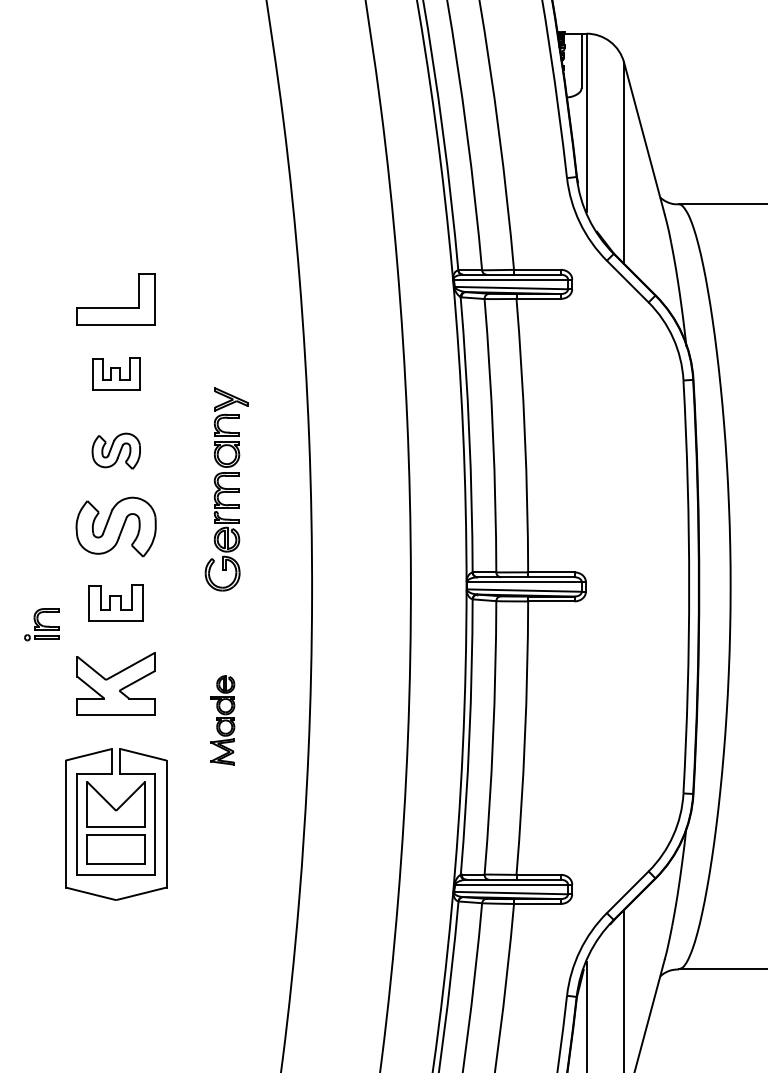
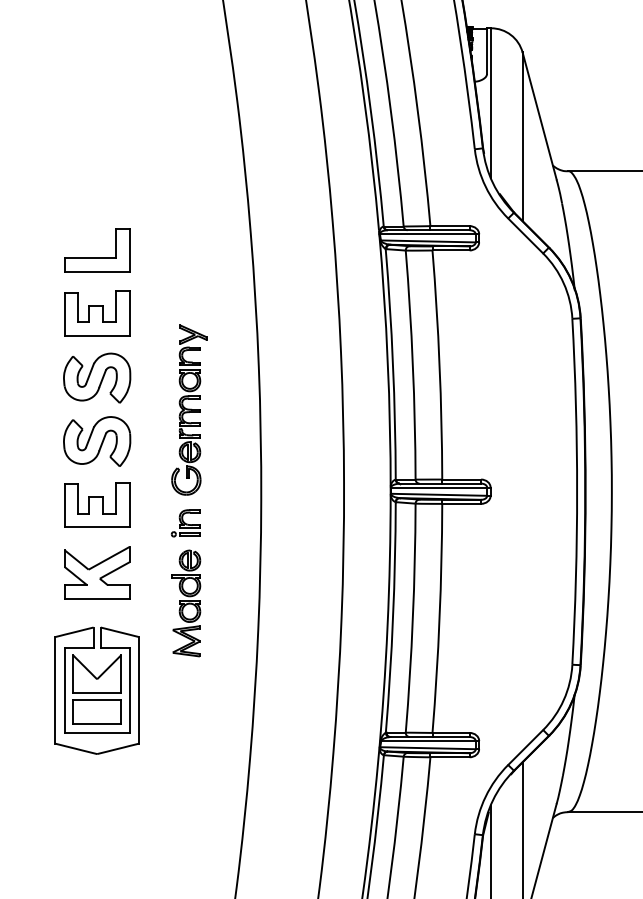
part: (116, 374) -> (97, 313), size x1.67
part: (116, 450) -> (97, 377), size x1.67
part: (116, 602) -> (97, 504), size x1.43
part: (41, 624) -> (185, 523), moved
part: (222, 720) -> (186, 603), size x1.43

